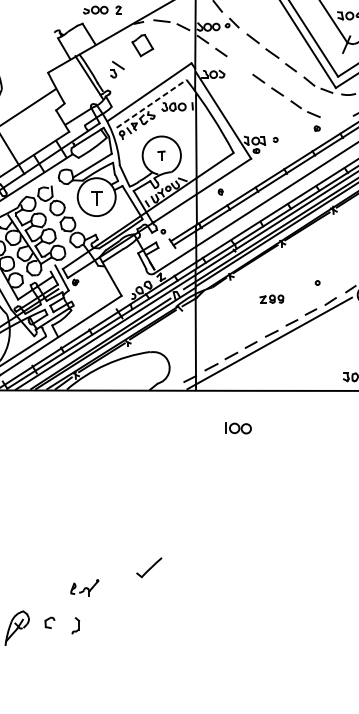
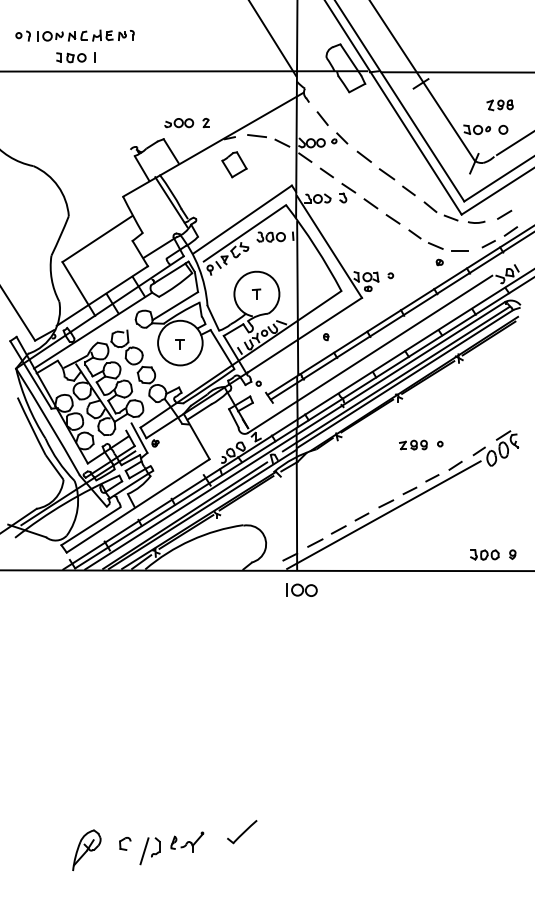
part: (117, 69) -> (347, 193), moved
line: (151, 103) -> (244, 233), dashed -> solid
line: (334, 118) -> (459, 250), added
part: (96, 198) -> (179, 344), size x0.62
part: (271, 298) -> (413, 444), moved
part: (237, 427) -> (301, 589), moved
part: (149, 568) -> (242, 832), moved
part: (84, 587) -> (187, 841), moved
line: (66, 629) -> (144, 851), added

